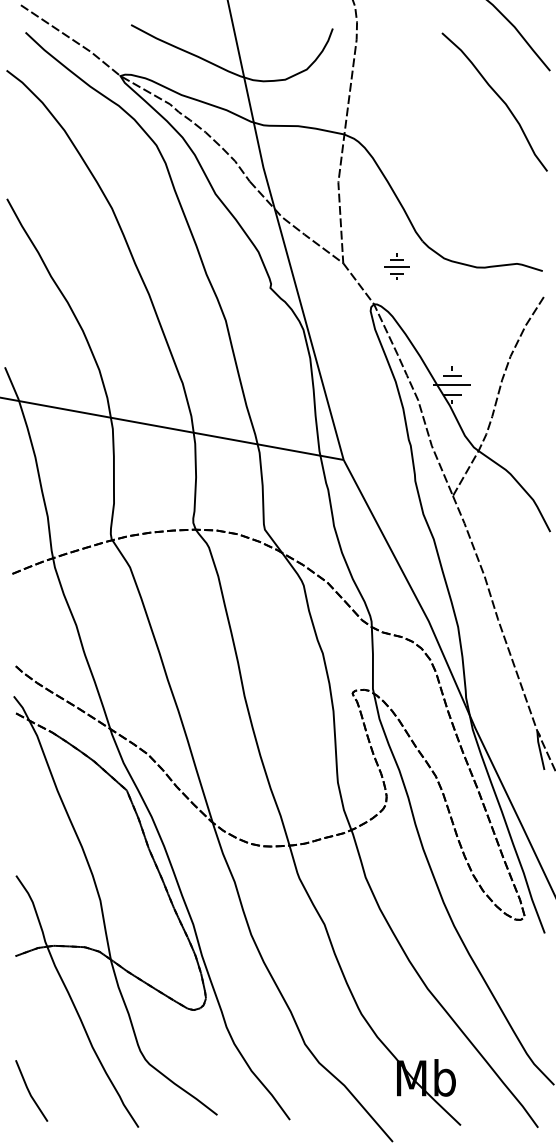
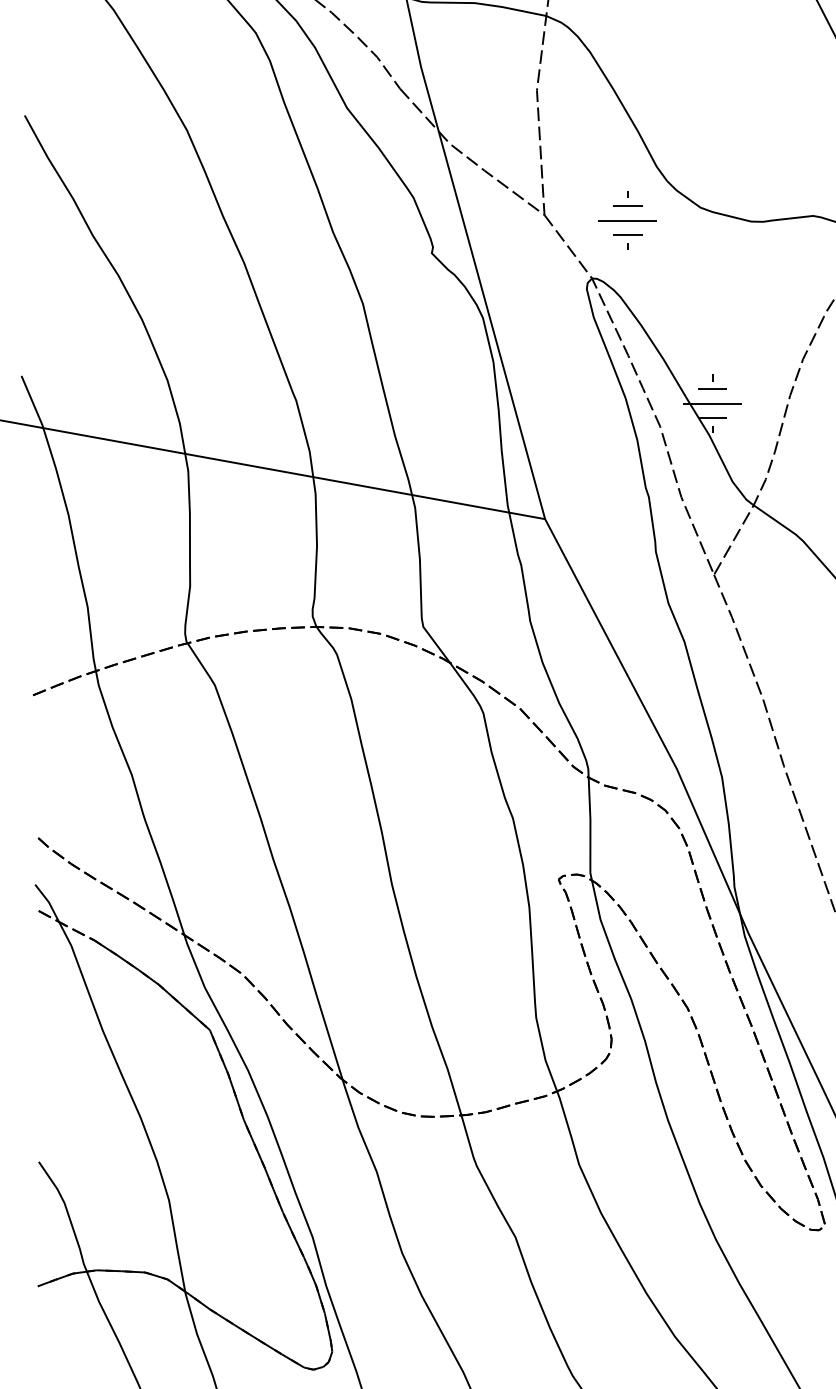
part: (396, 266) -> (626, 220), size x1.43

